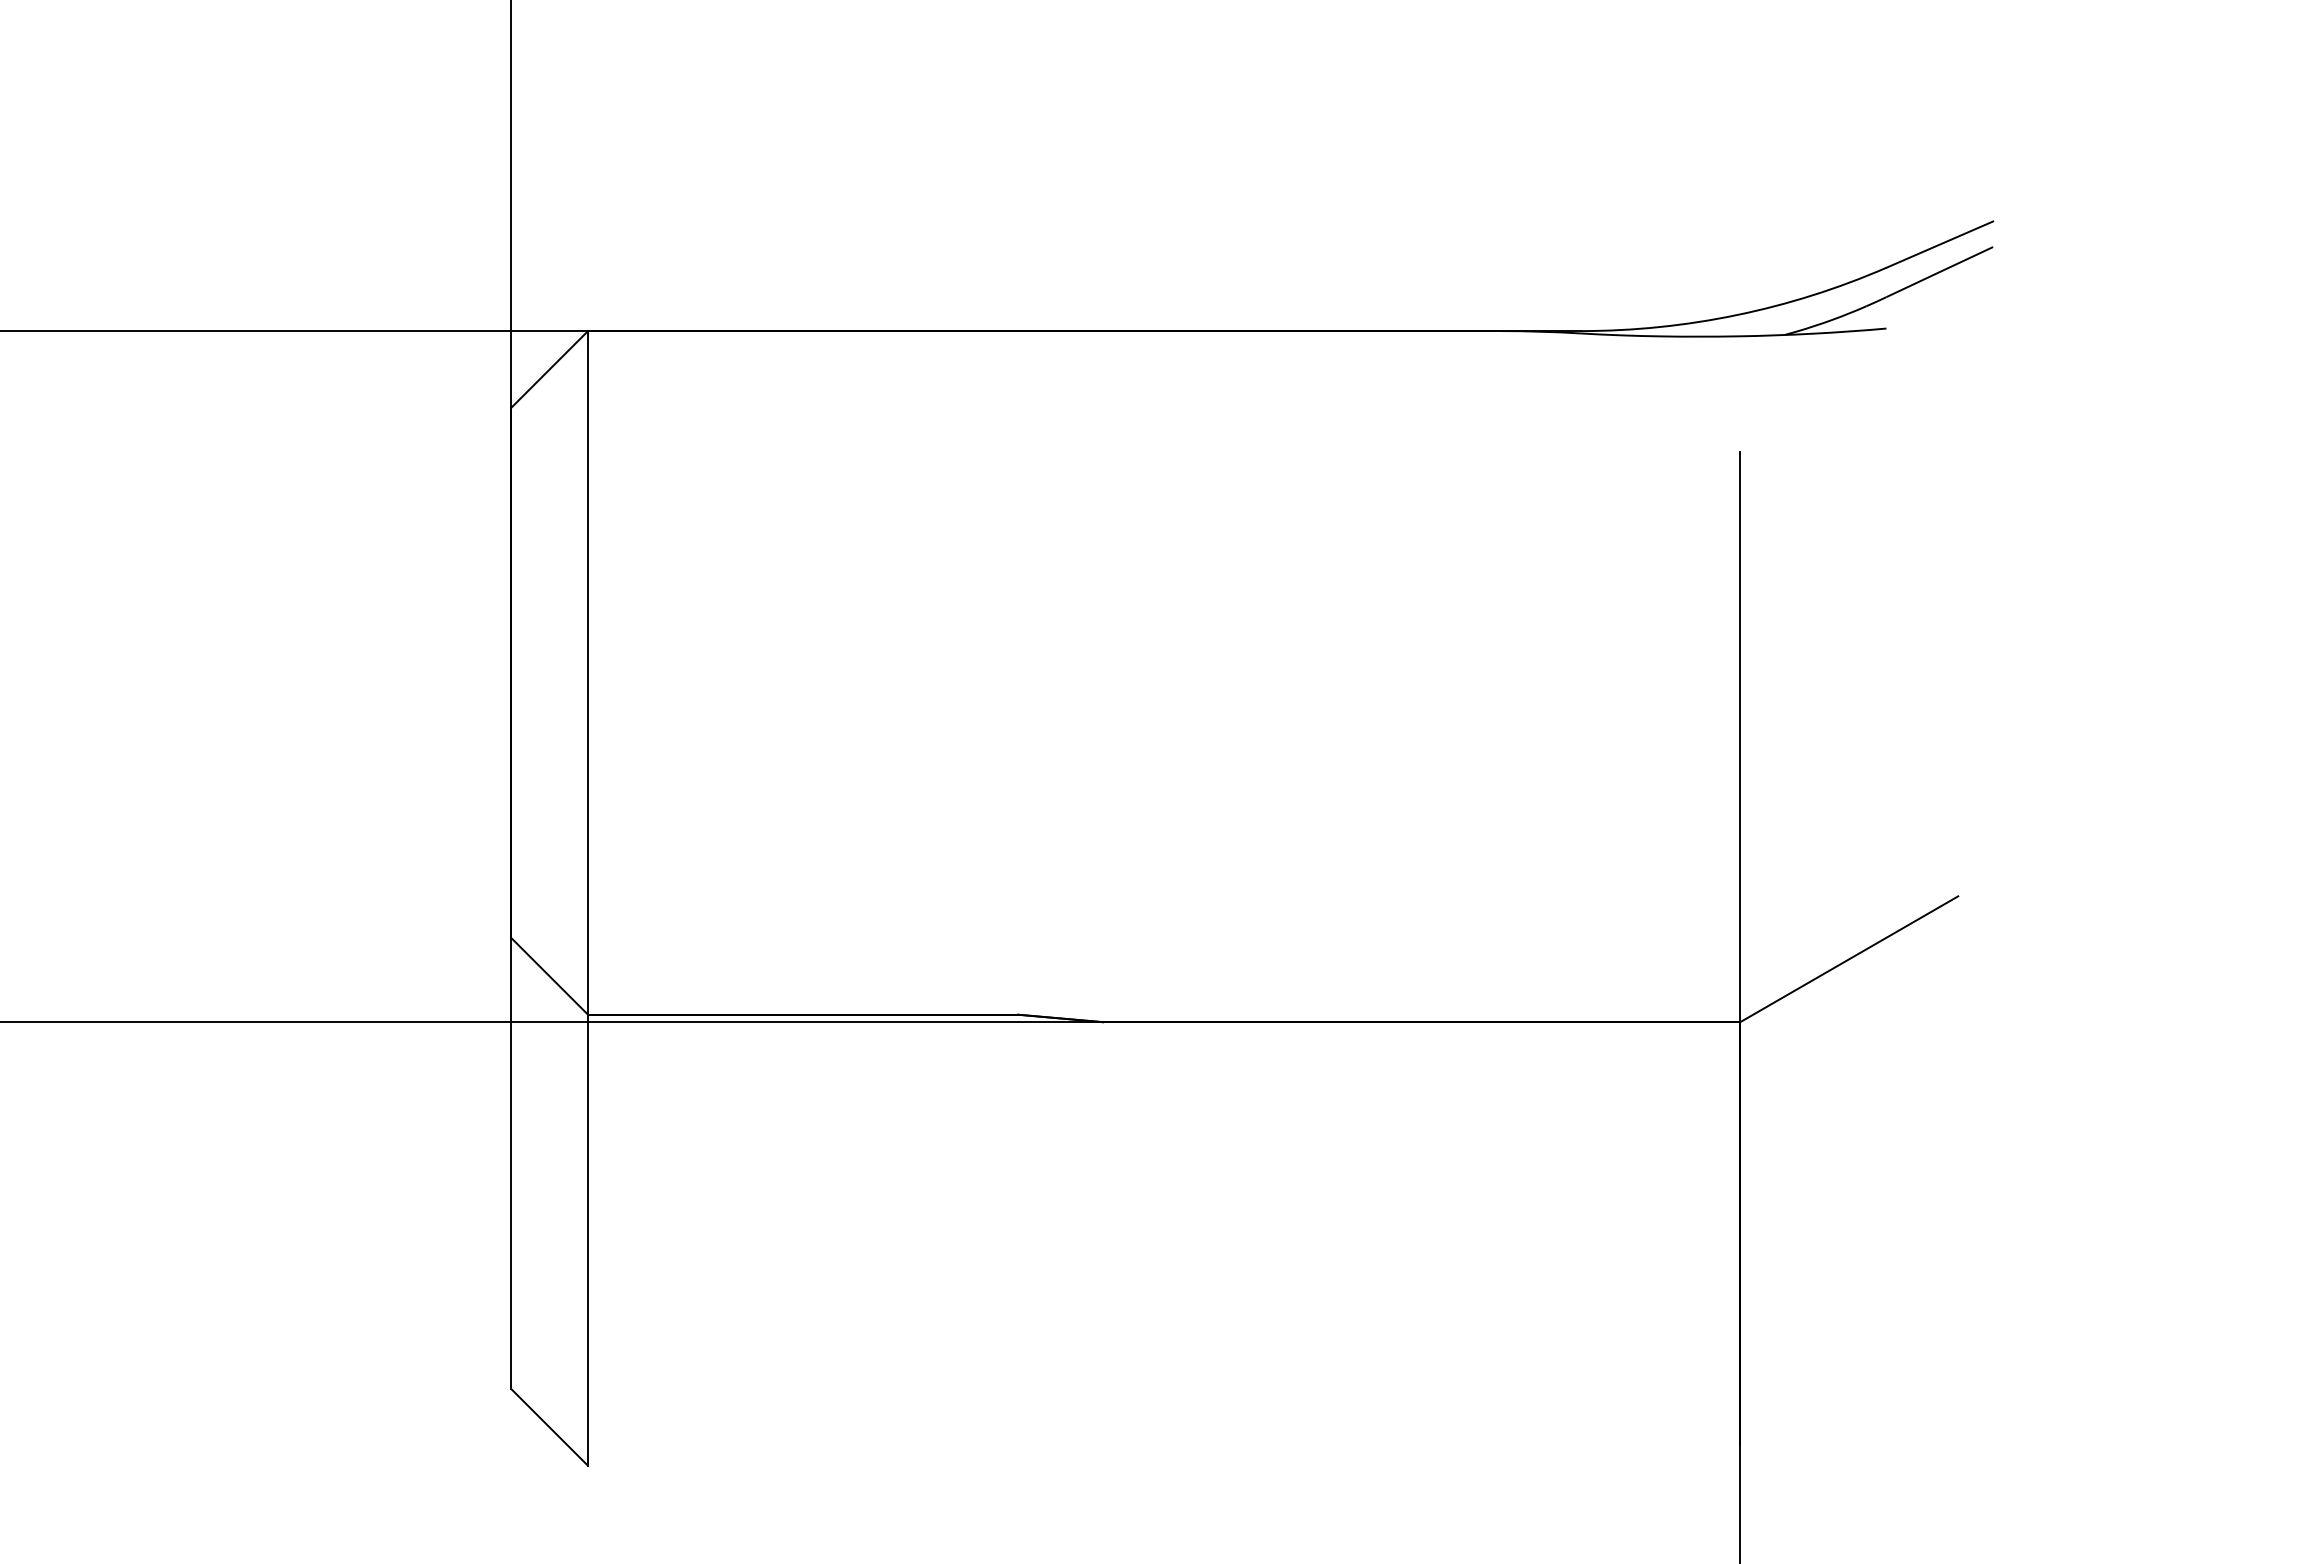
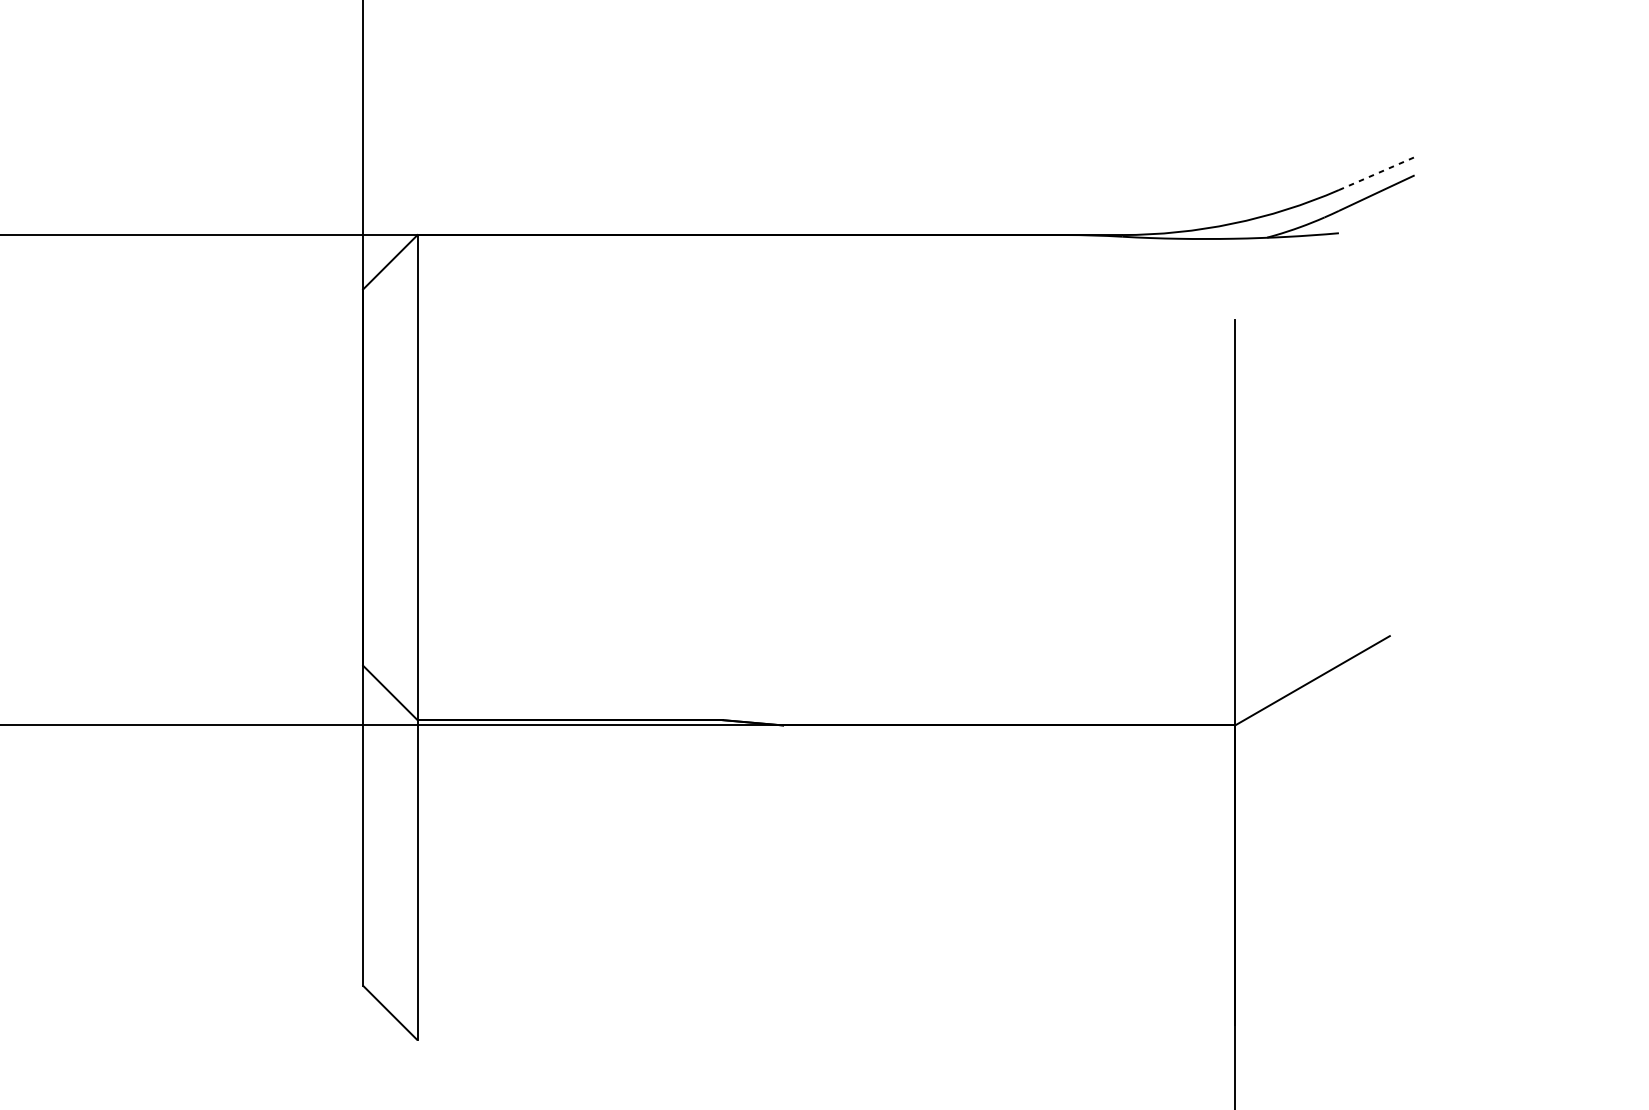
line: (1940, 244) -> (1377, 173), solid -> dashed

